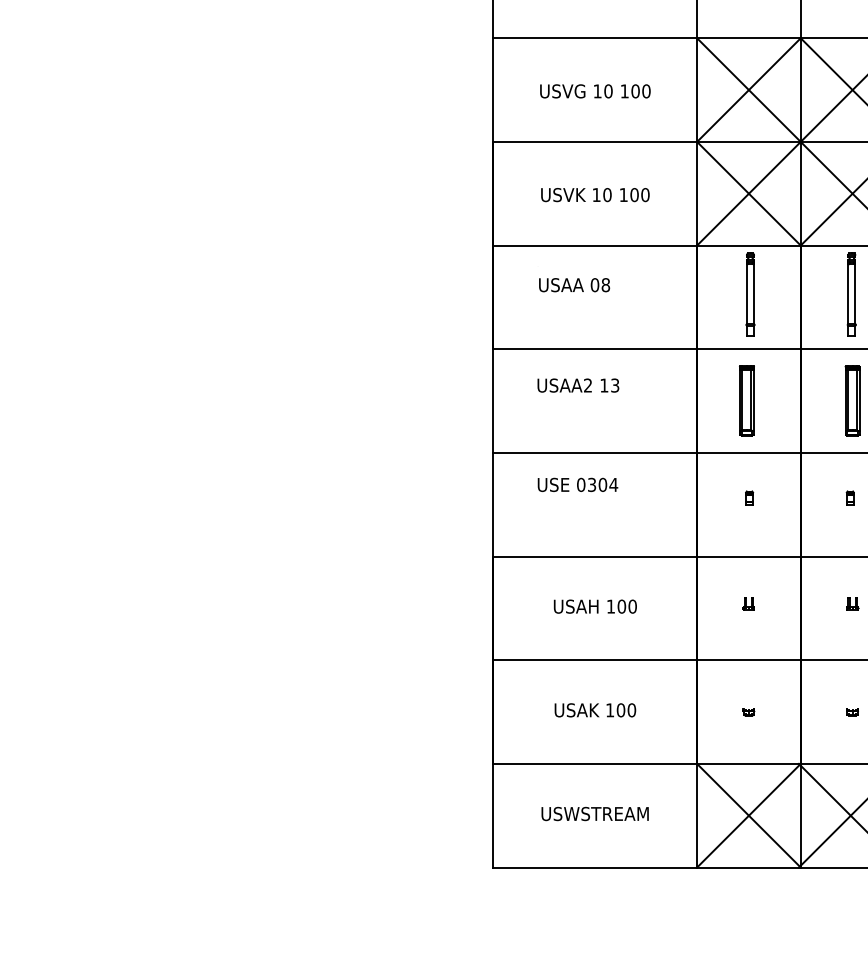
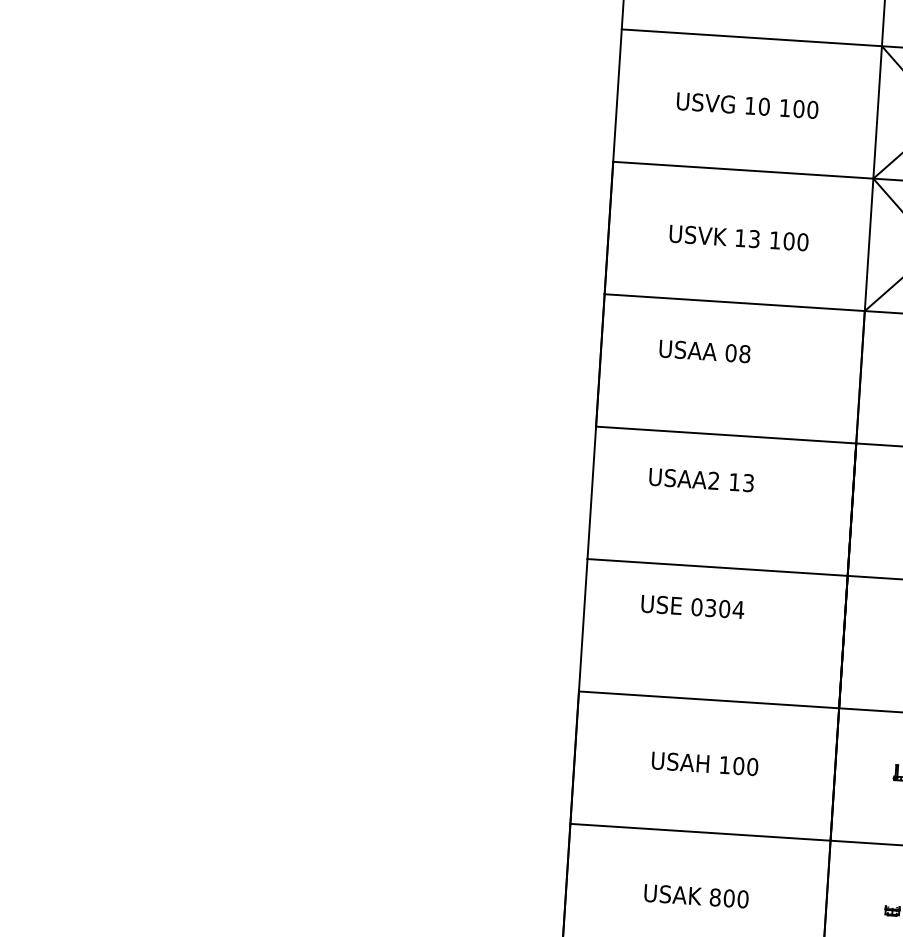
text: (607, 195) -> (754, 239), 10 -> 13
text: (610, 710) -> (715, 897), 100 -> 800

